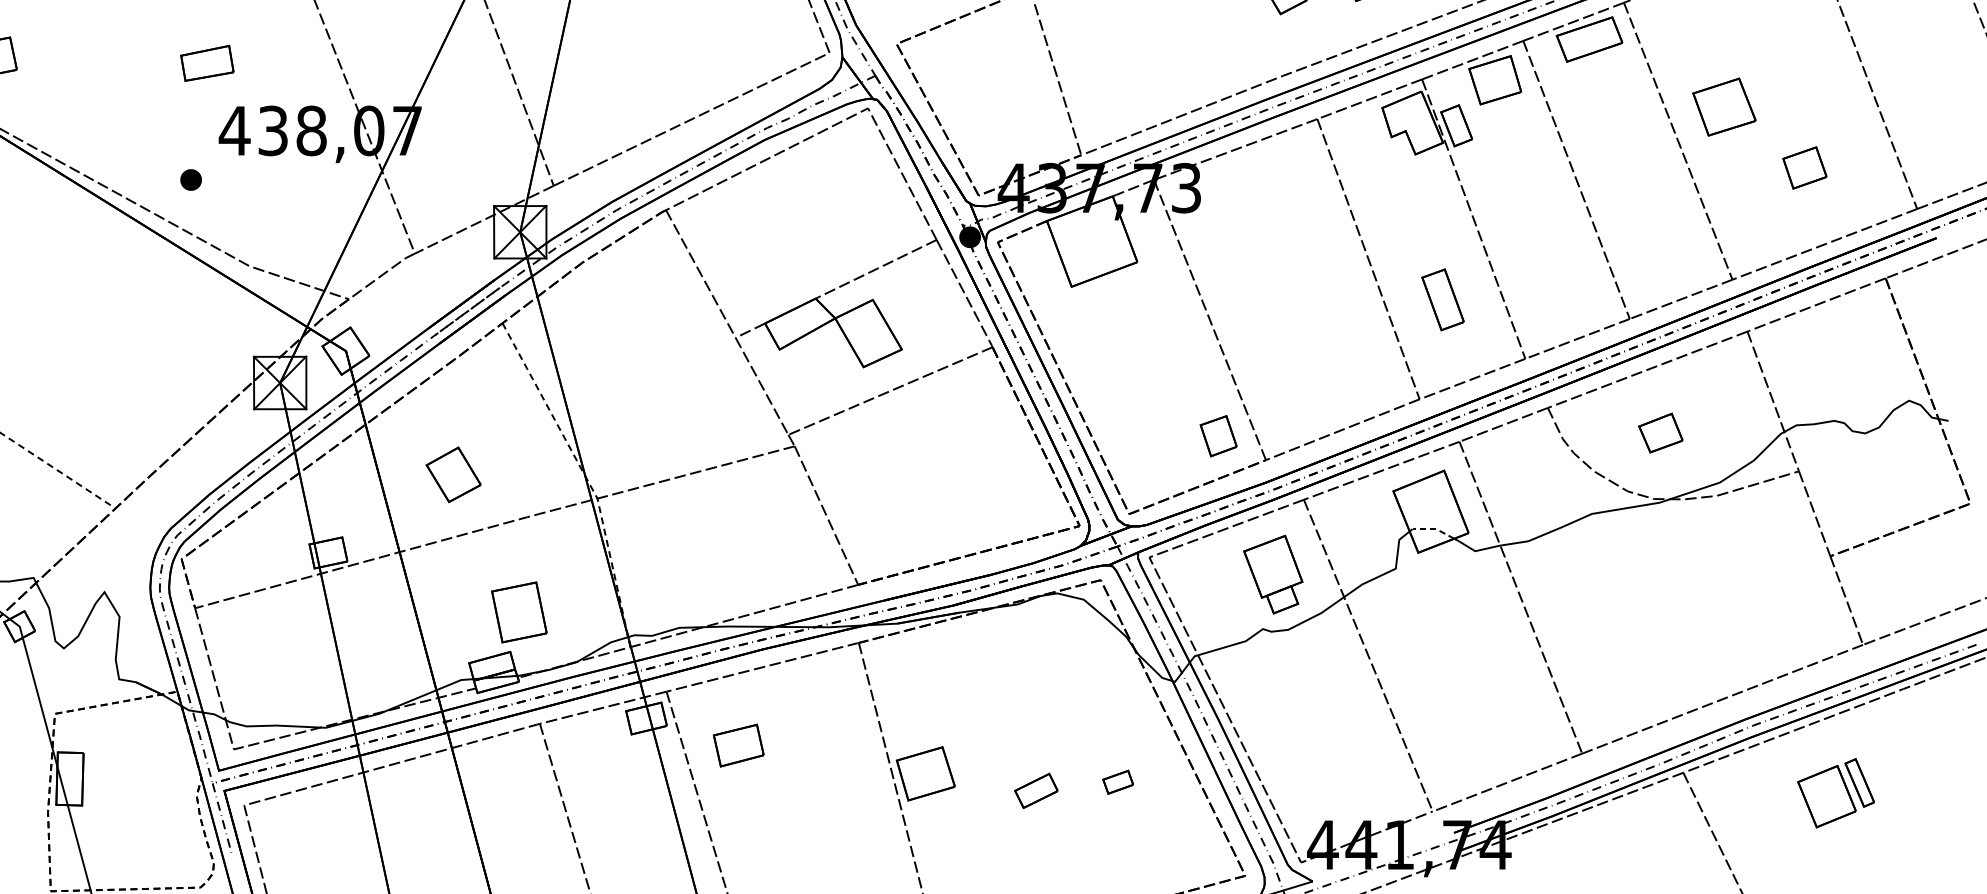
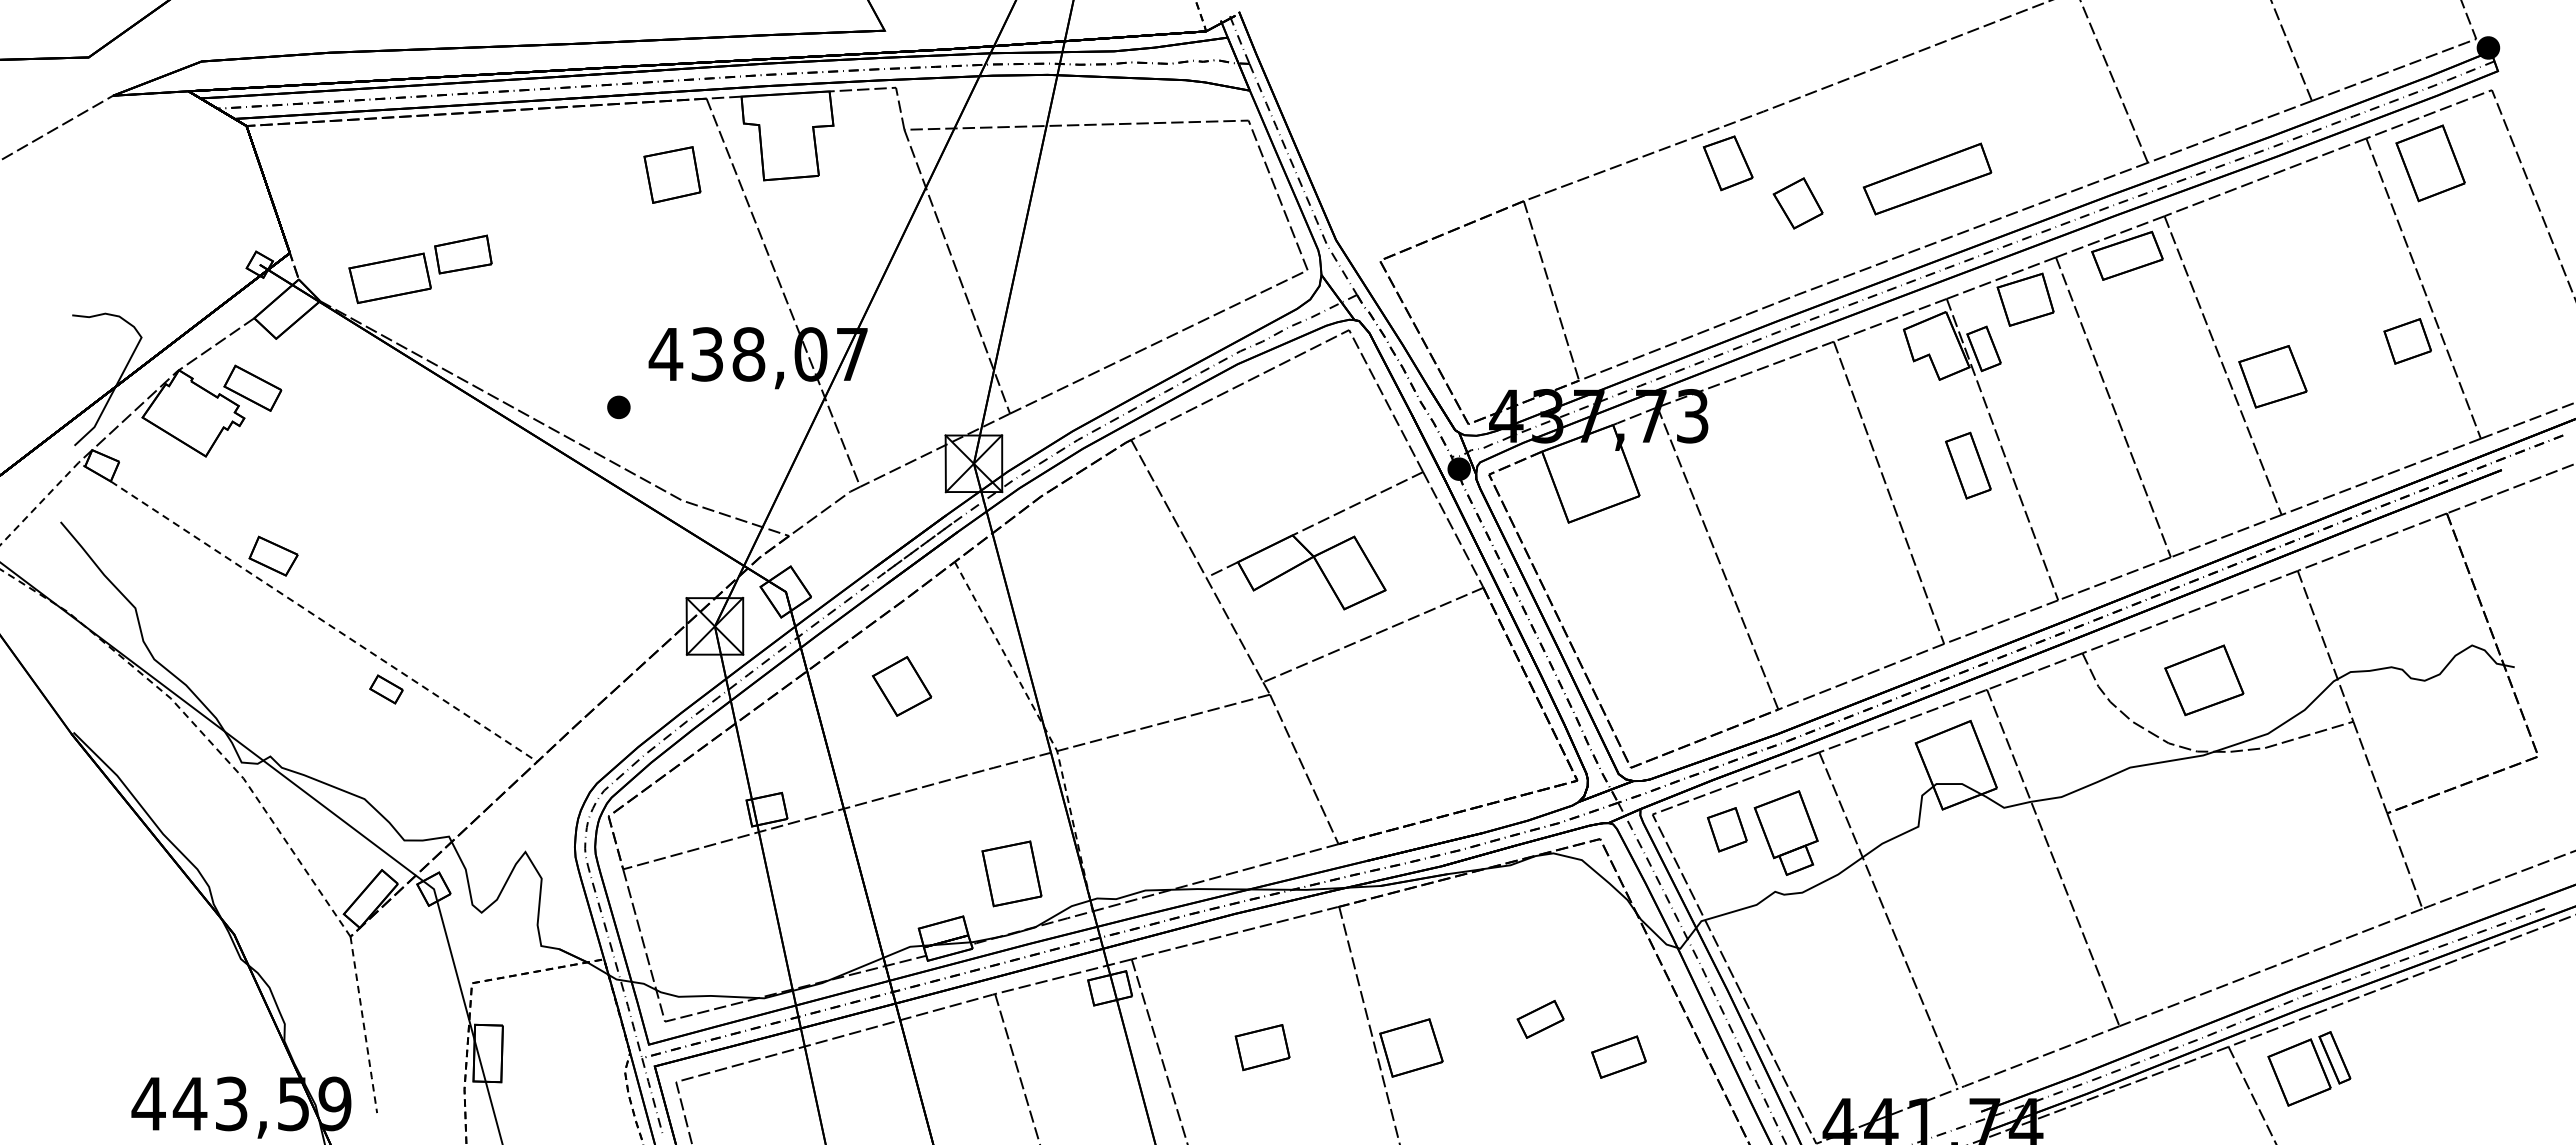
part: (207, 63) -> (463, 254), moved
part: (1724, 106) -> (2272, 376), moved
part: (1804, 168) -> (2407, 341), moved
part: (1443, 299) -> (1968, 465), moved
part: (1660, 433) -> (2204, 680), size x1.67
part: (1217, 435) -> (1726, 829), moved
part: (453, 474) -> (901, 686), moved
line: (1432, 529) -> (1958, 784), dashed -> solid
part: (518, 612) -> (1011, 873), moved
part: (738, 745) -> (1262, 1047), moved
part: (1117, 781) -> (1618, 1056), size x1.67
part: (1036, 791) -> (1540, 1019), moved
part: (1836, 792) -> (2309, 1068), moved

